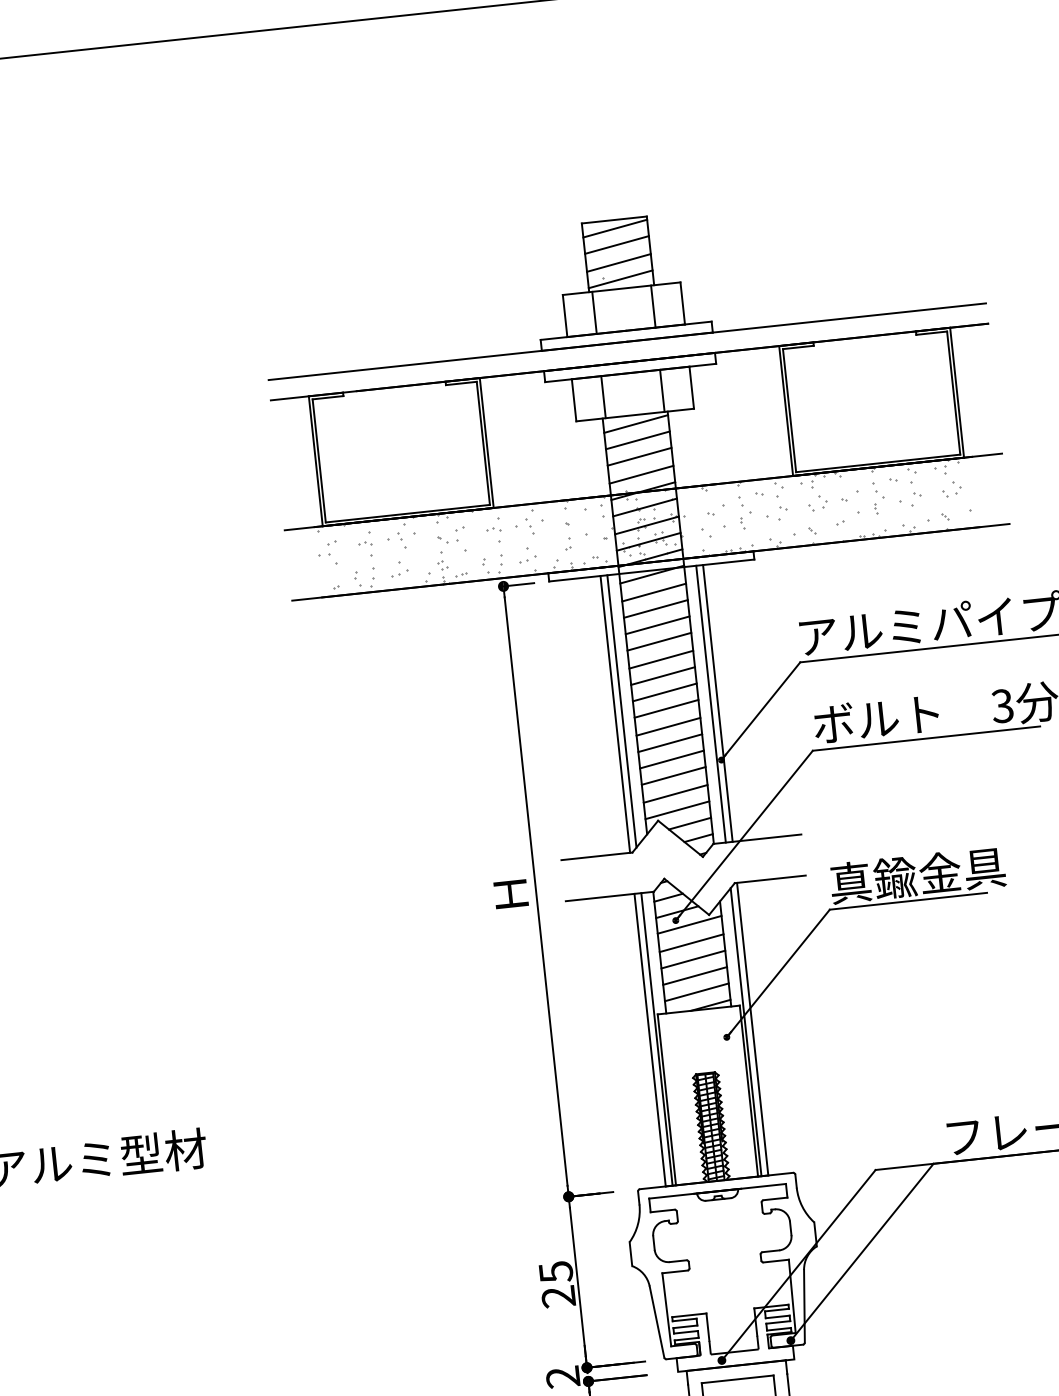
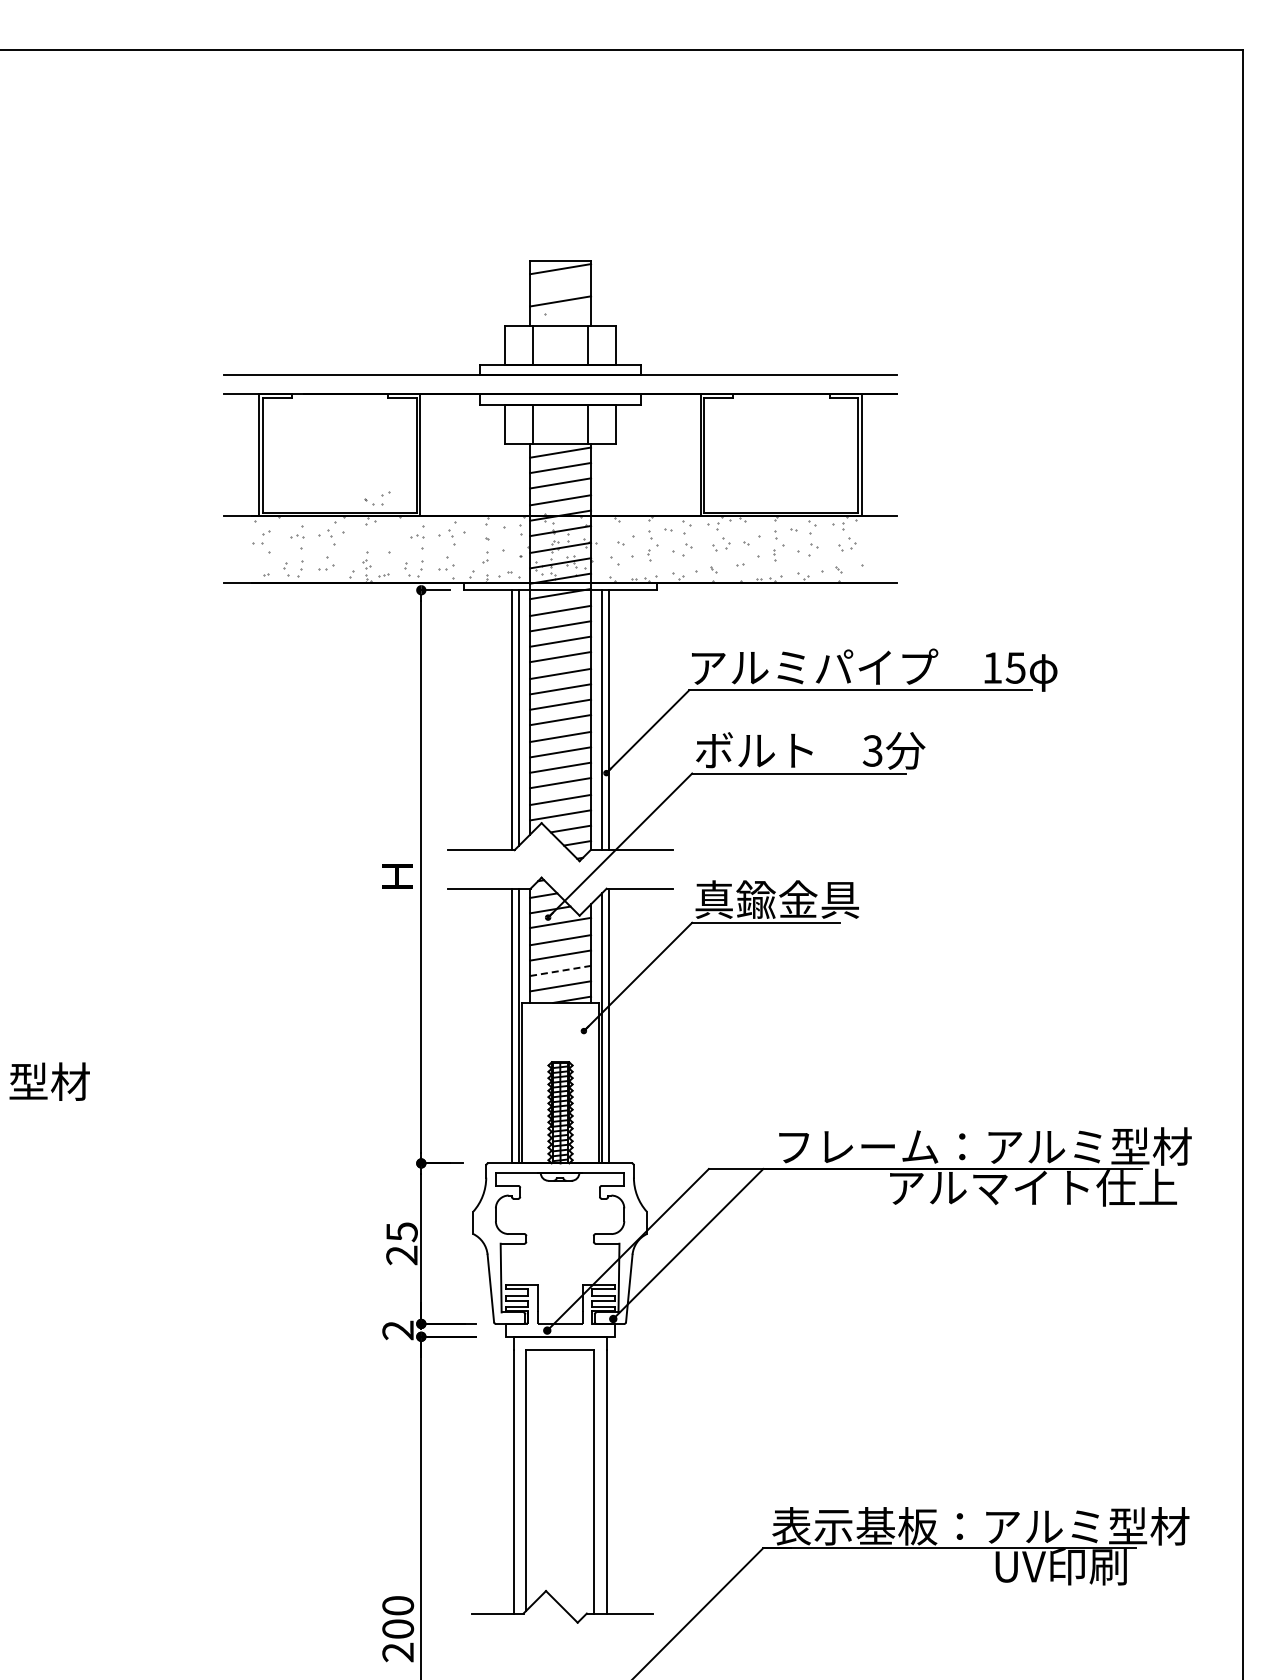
line: (616, 244) -> (560, 284), removed
line: (620, 279) -> (560, 316), removed
part: (451, 535) -> (377, 498), moved
line: (694, 975) -> (560, 970), solid -> dashed

